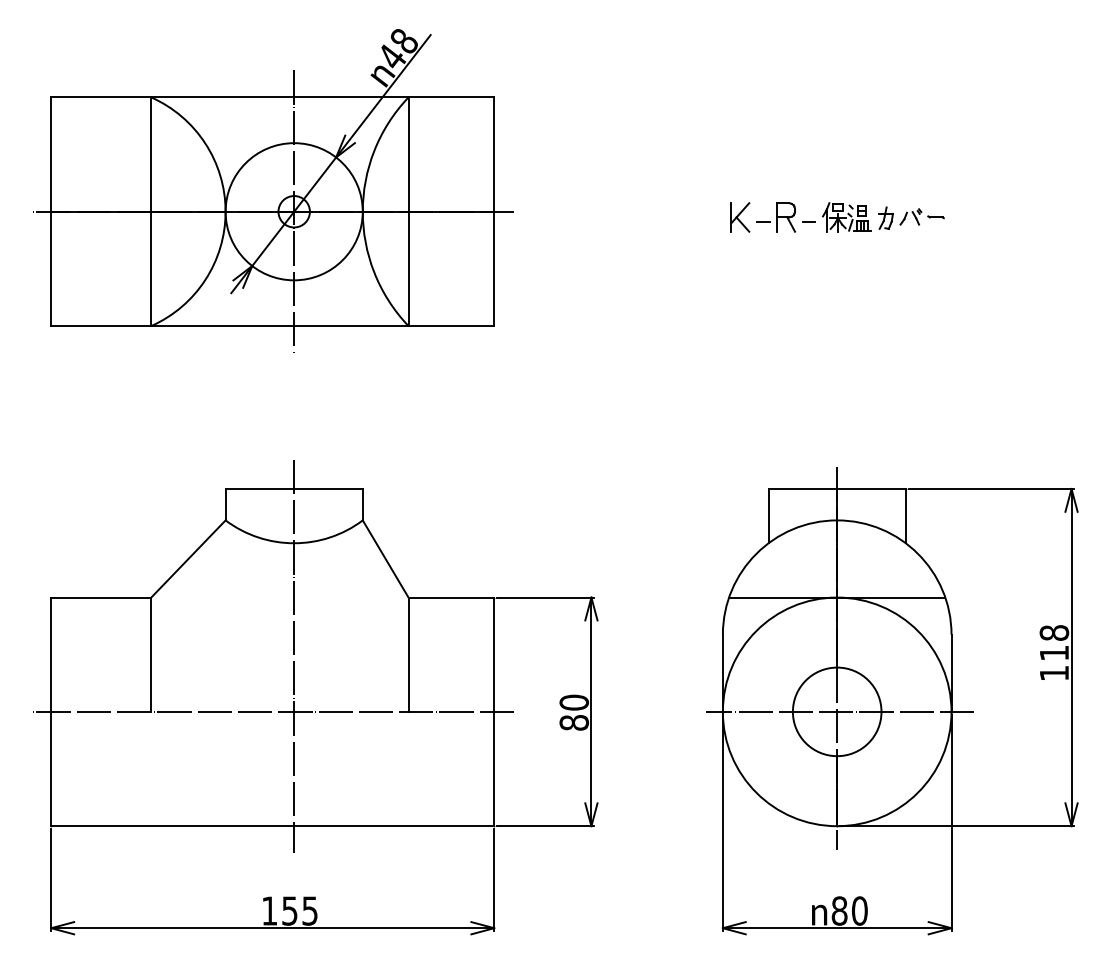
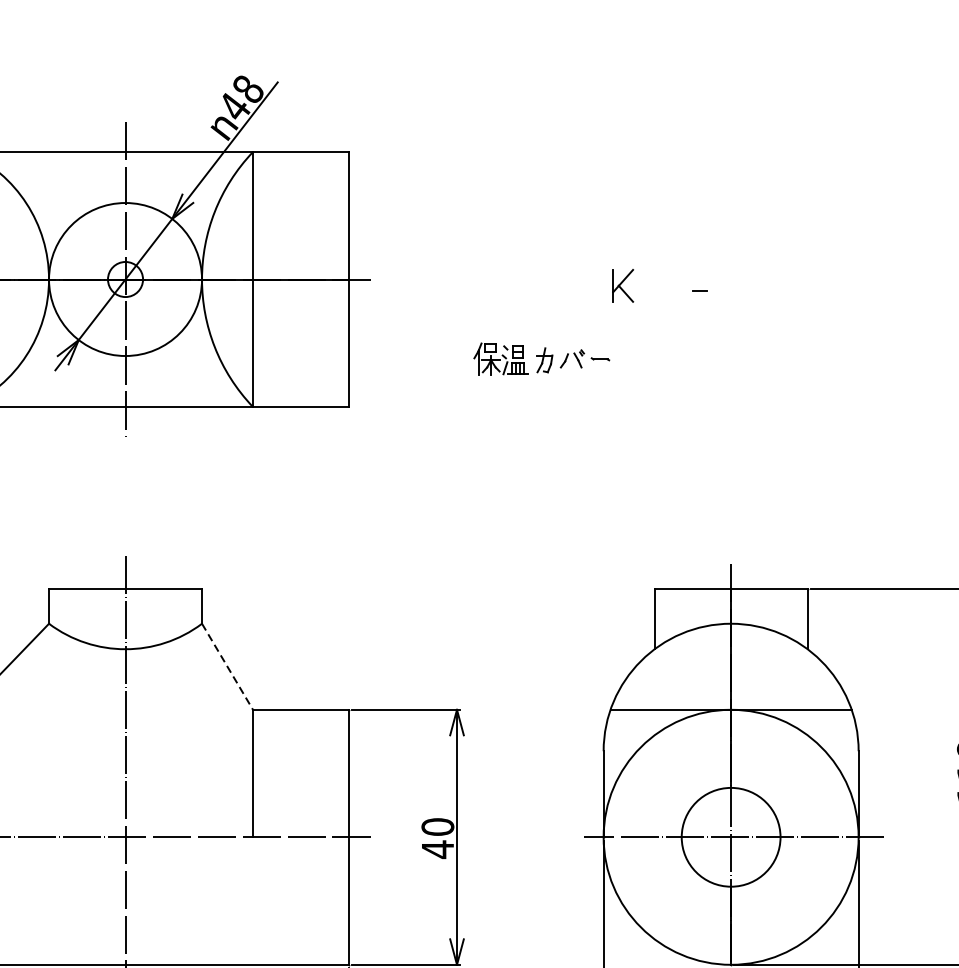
part: (775, 217) -> (662, 285), removed
part: (883, 217) -> (541, 359), moved
line: (385, 558) -> (227, 666), solid -> dashed
text: (574, 722) -> (438, 849), 80 -> 40

